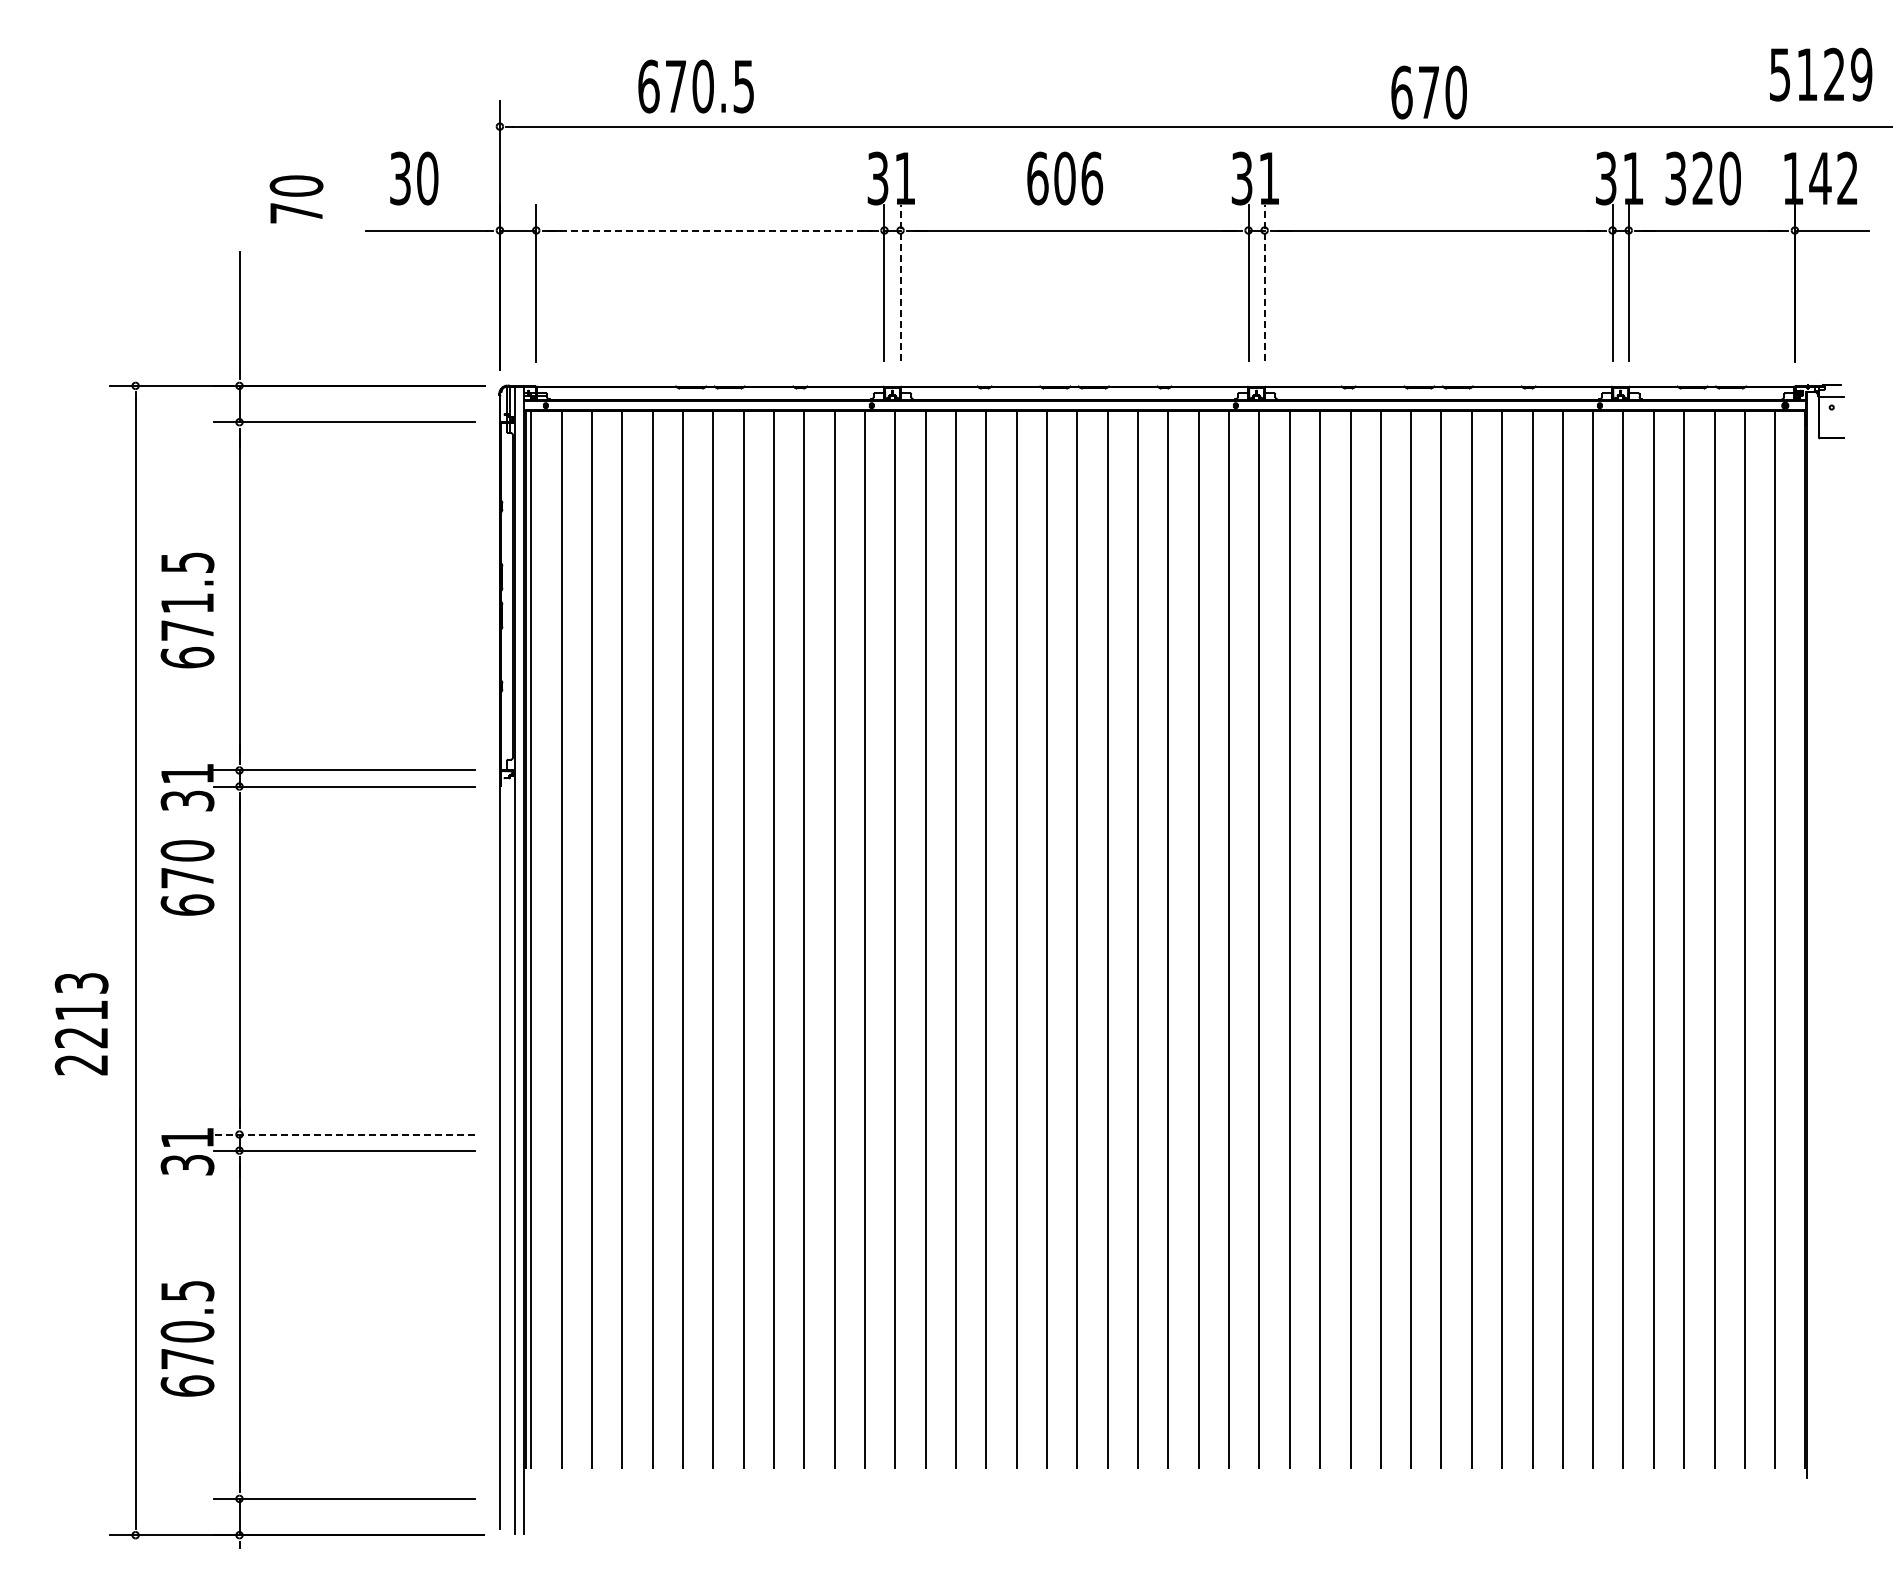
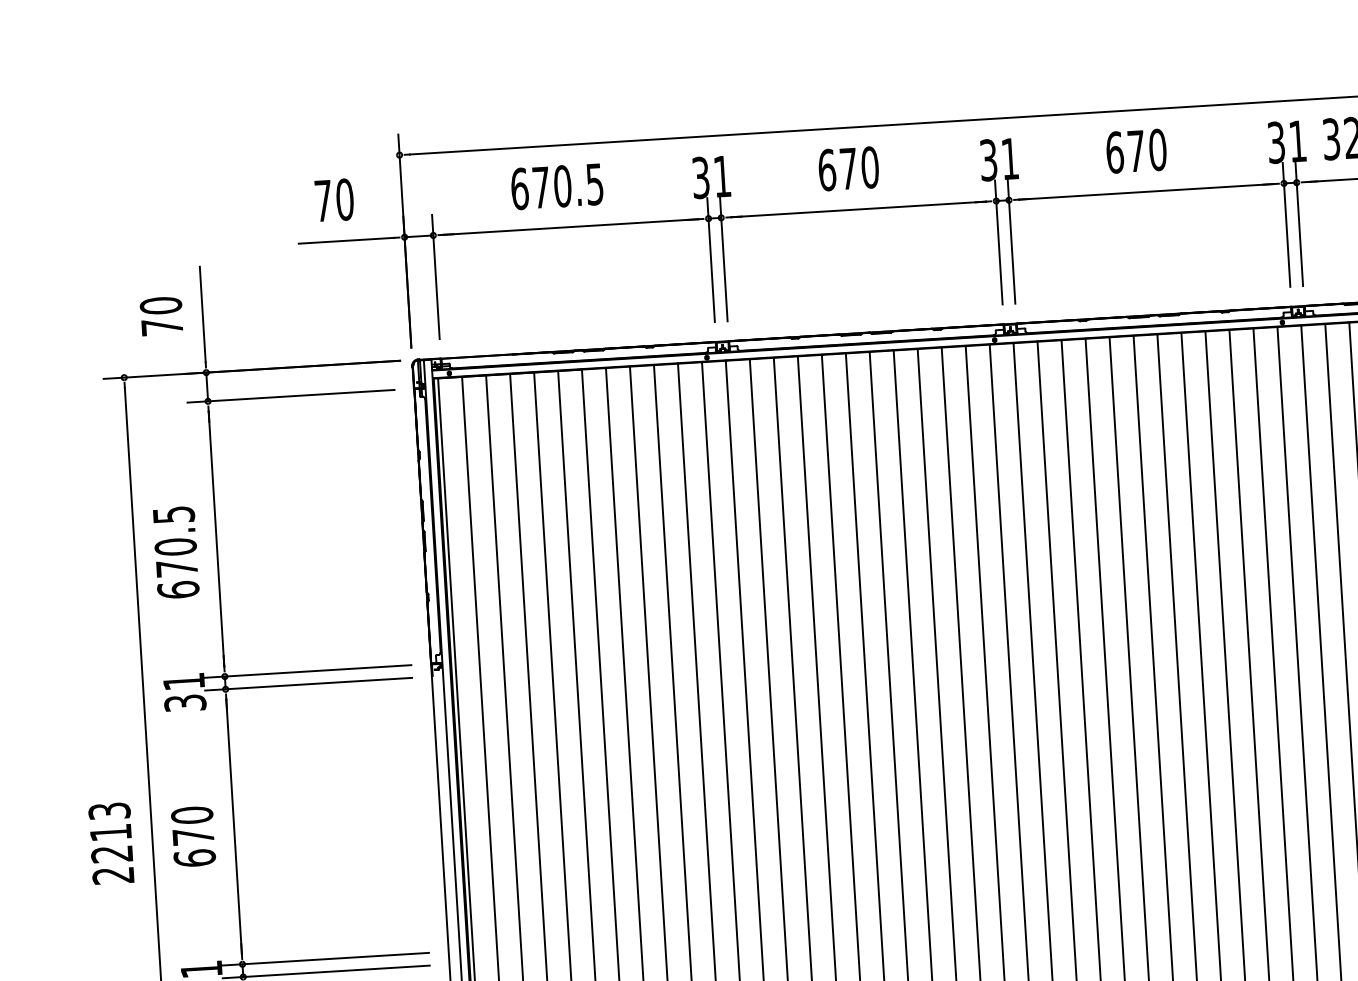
text: (695, 86) -> (556, 186), moved
text: (1428, 92) -> (1135, 151), moved
text: (400, 178) -> (323, 200), 30 -> 70
text: (1078, 178) -> (859, 168), 606 -> 670
text: (296, 199) -> (161, 316), moved
line: (710, 230) -> (571, 227), dashed -> solid
line: (900, 282) -> (723, 258), dashed -> solid
line: (1264, 282) -> (1011, 241), dashed -> solid
text: (187, 603) -> (175, 547), 671.5 -> 670.5
text: (187, 877) -> (193, 836), moved
text: (81, 1024) -> (111, 843), moved
line: (344, 1134) -> (325, 959), dashed -> solid

